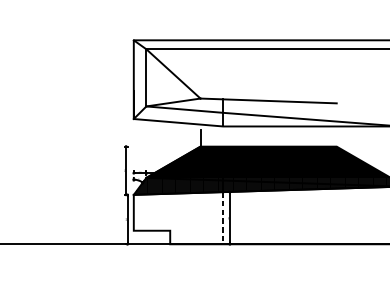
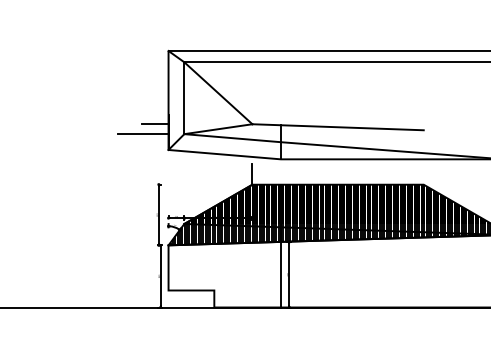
line: (122, 98) -> (154, 124), added
line: (113, 106) -> (143, 134), added
line: (222, 218) -> (280, 274), dashed -> solid

